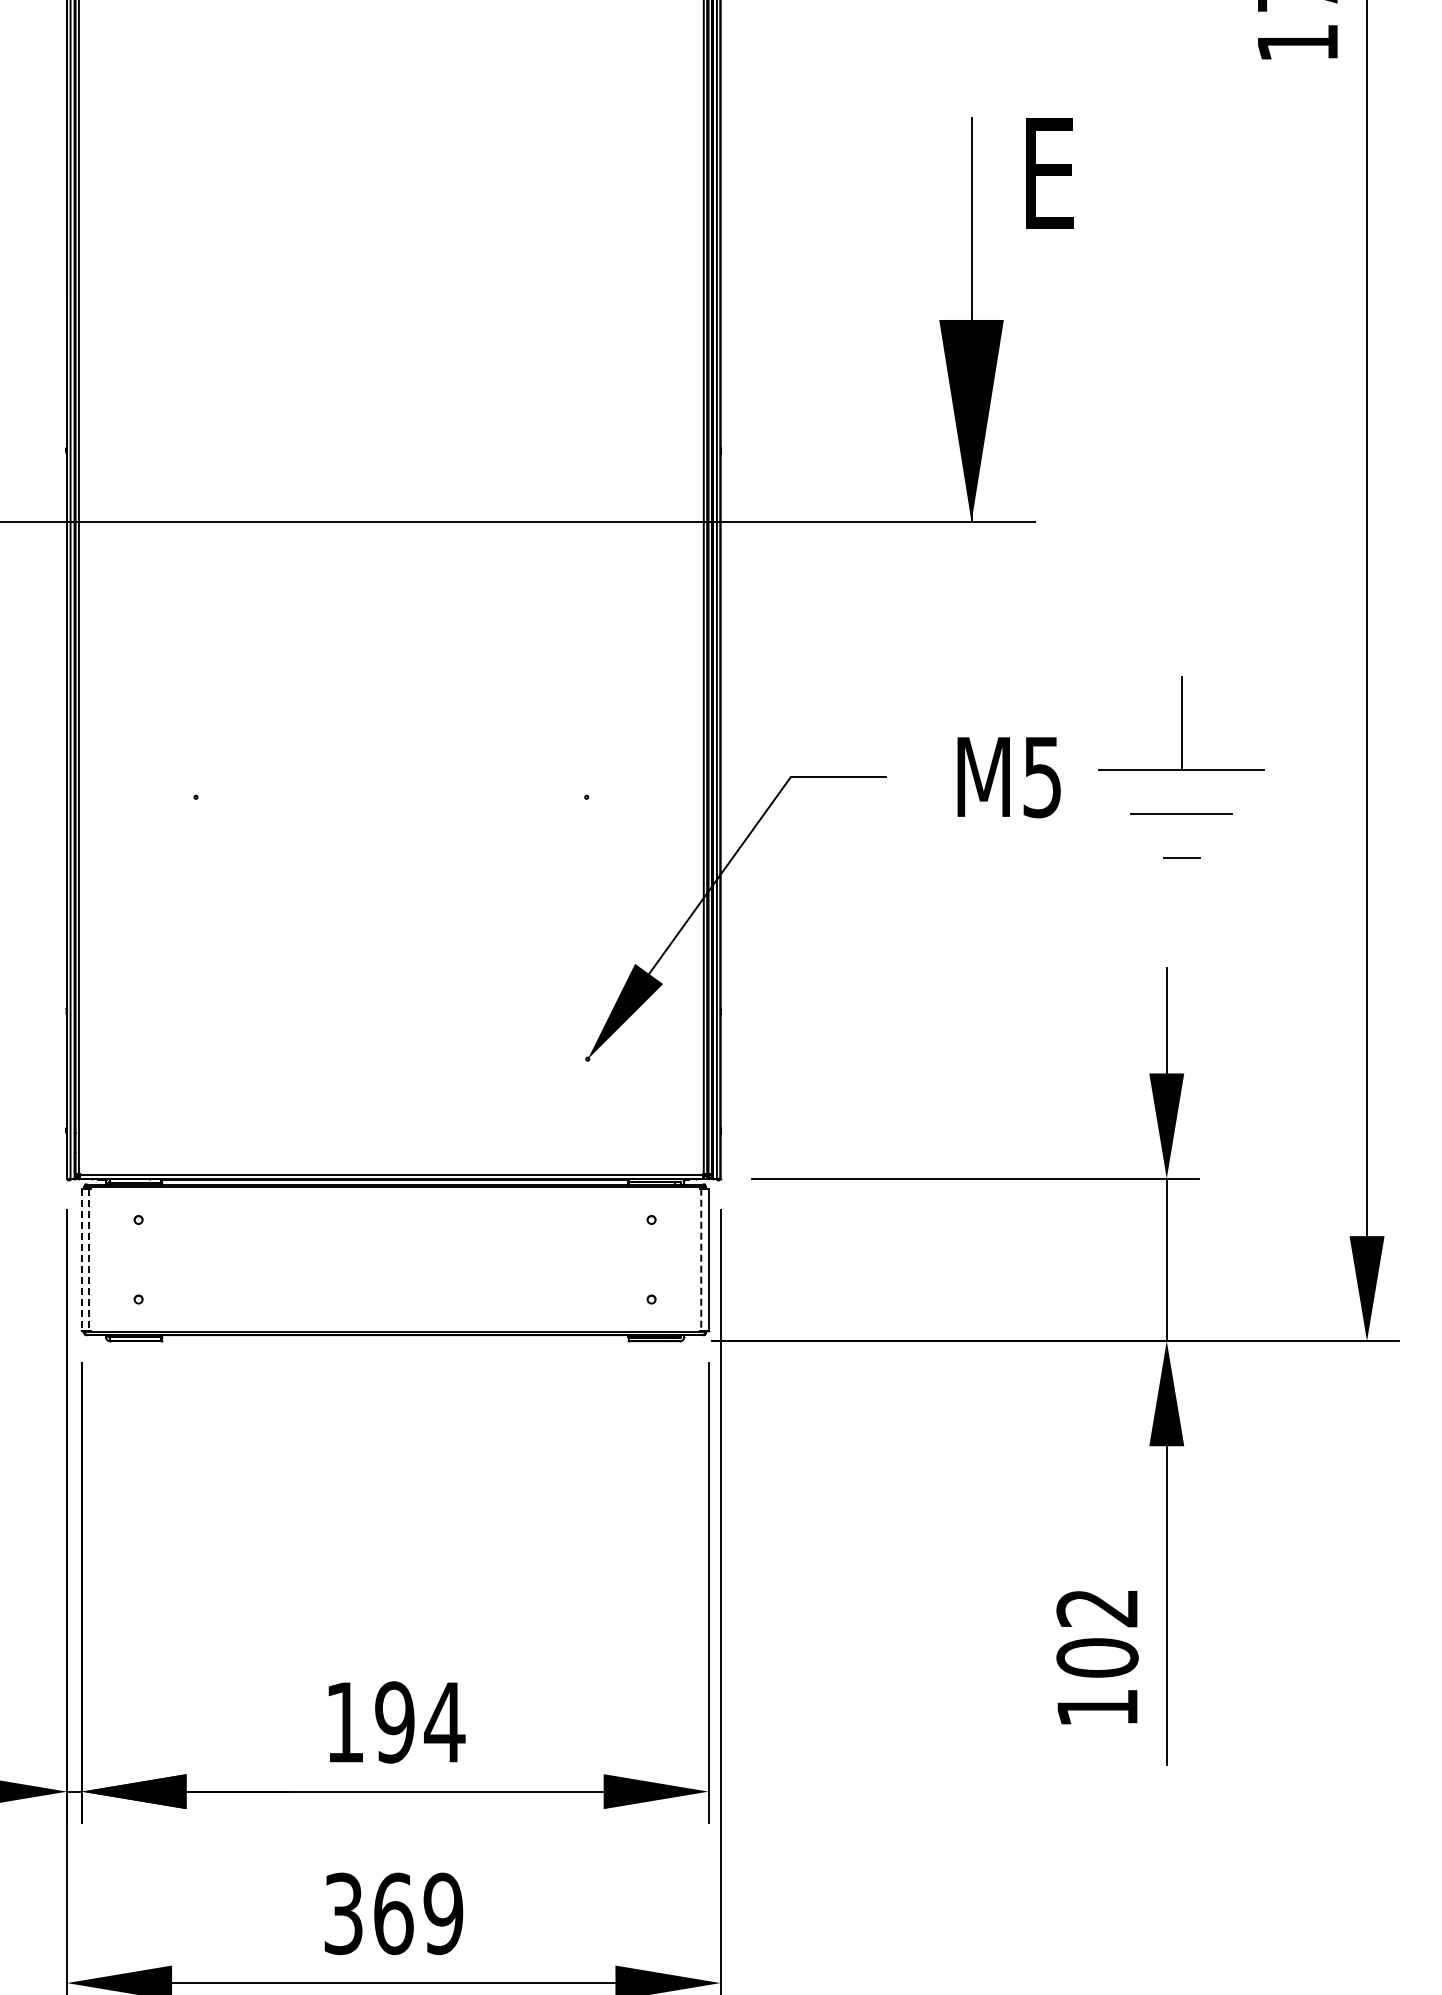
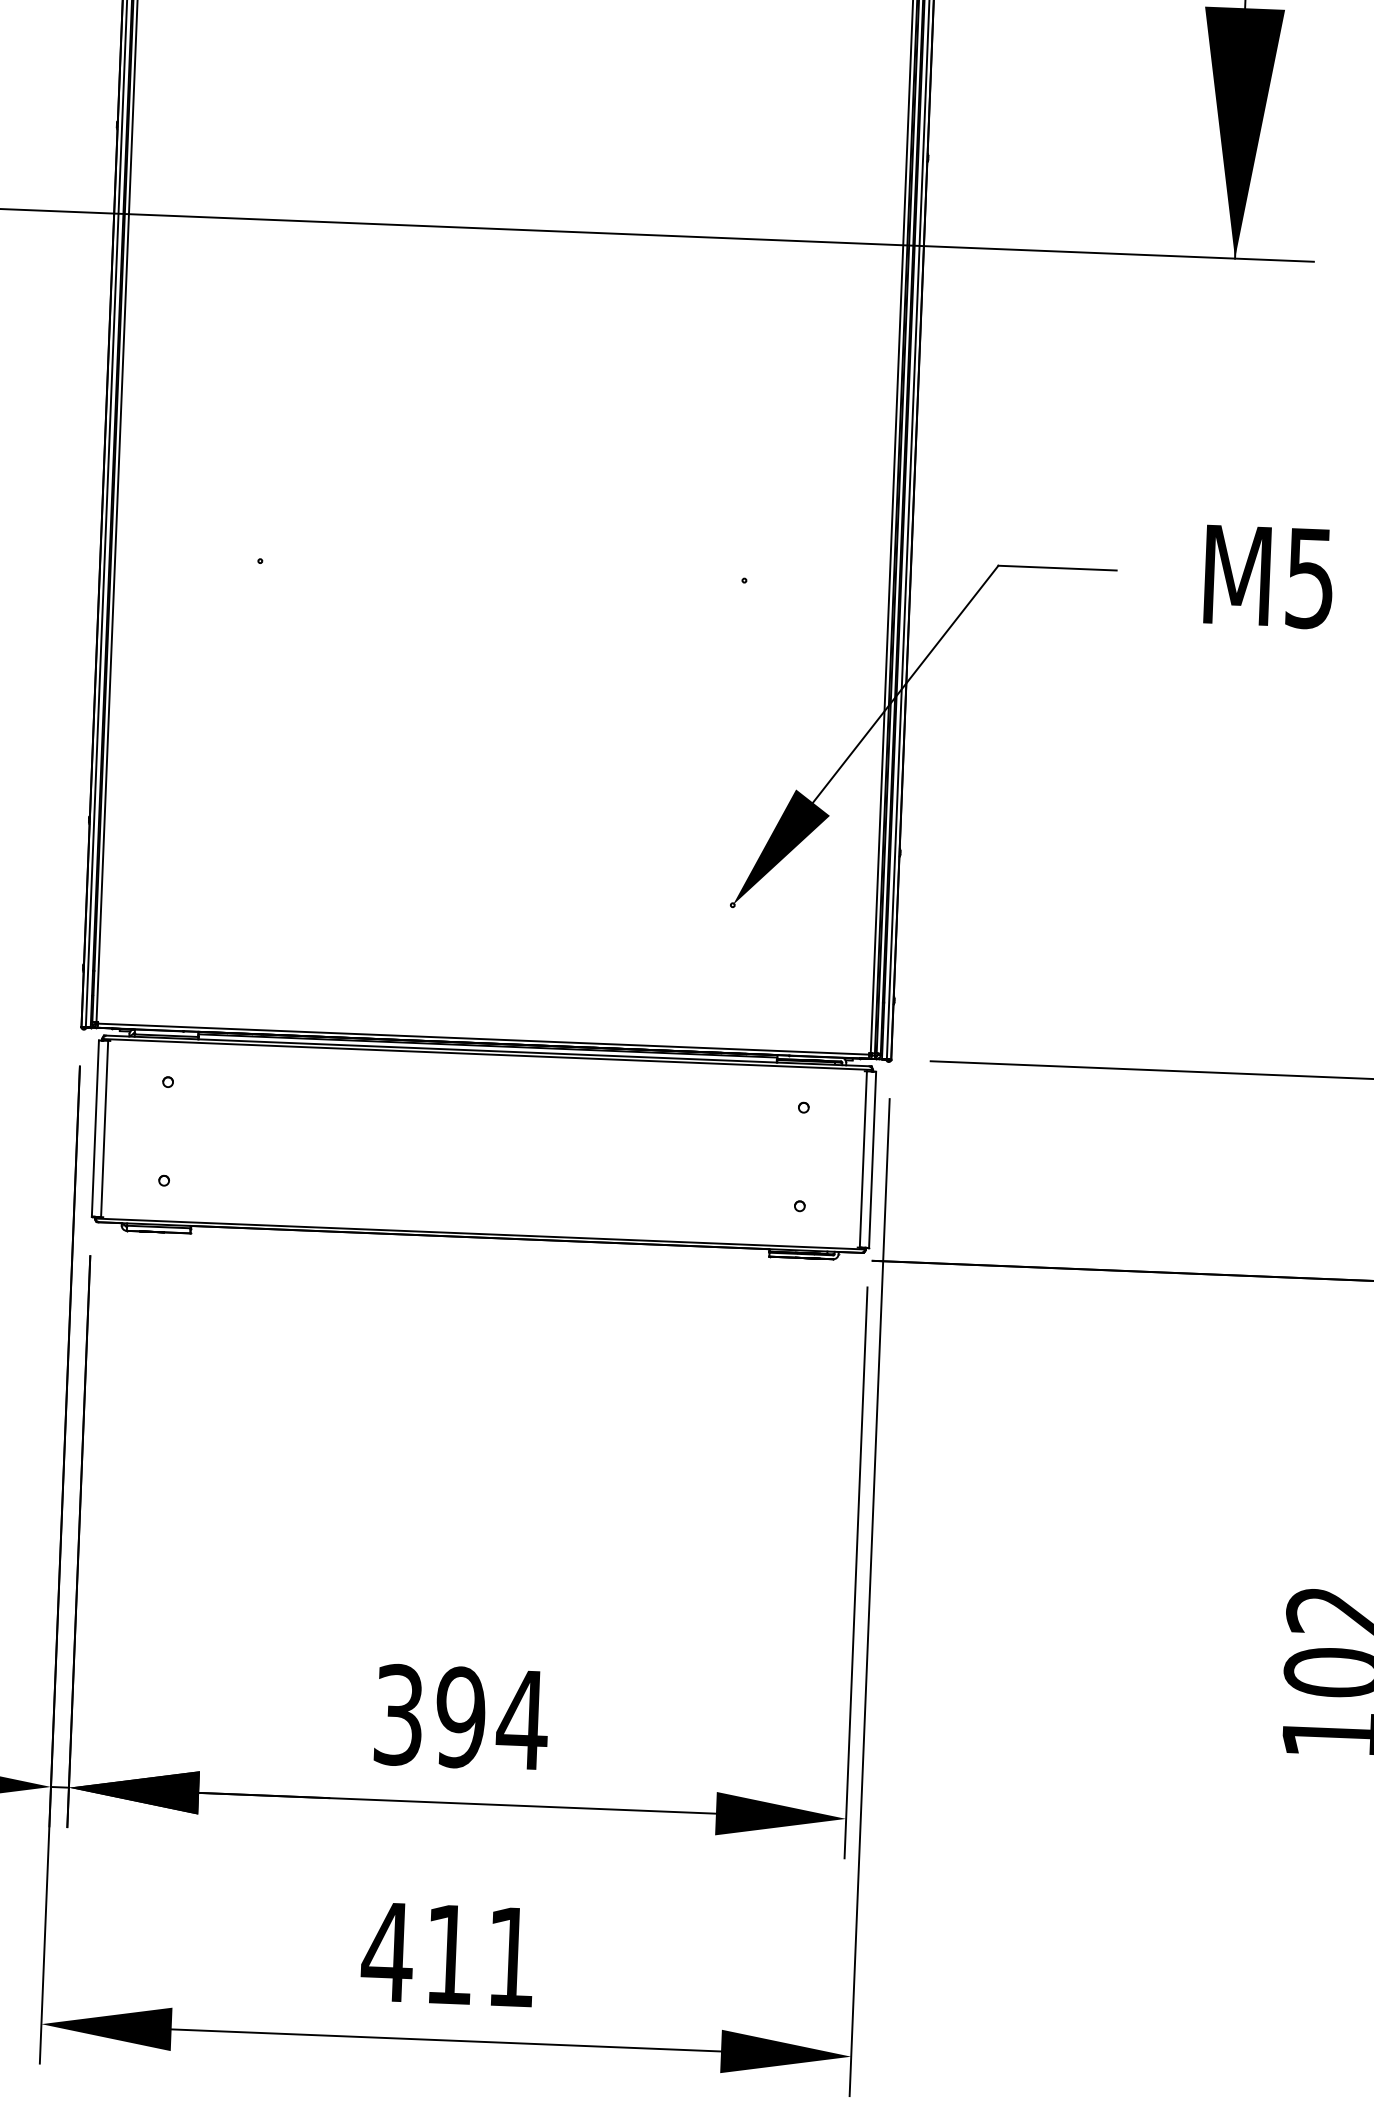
line: (81, 1260) -> (95, 1129), dashed -> solid
line: (88, 1260) -> (104, 1129), dashed -> solid
line: (701, 1260) -> (863, 1160), dashed -> solid
text: (344, 1722) -> (398, 1715), 194 -> 394
text: (392, 1913) -> (448, 1954), 369 -> 411

